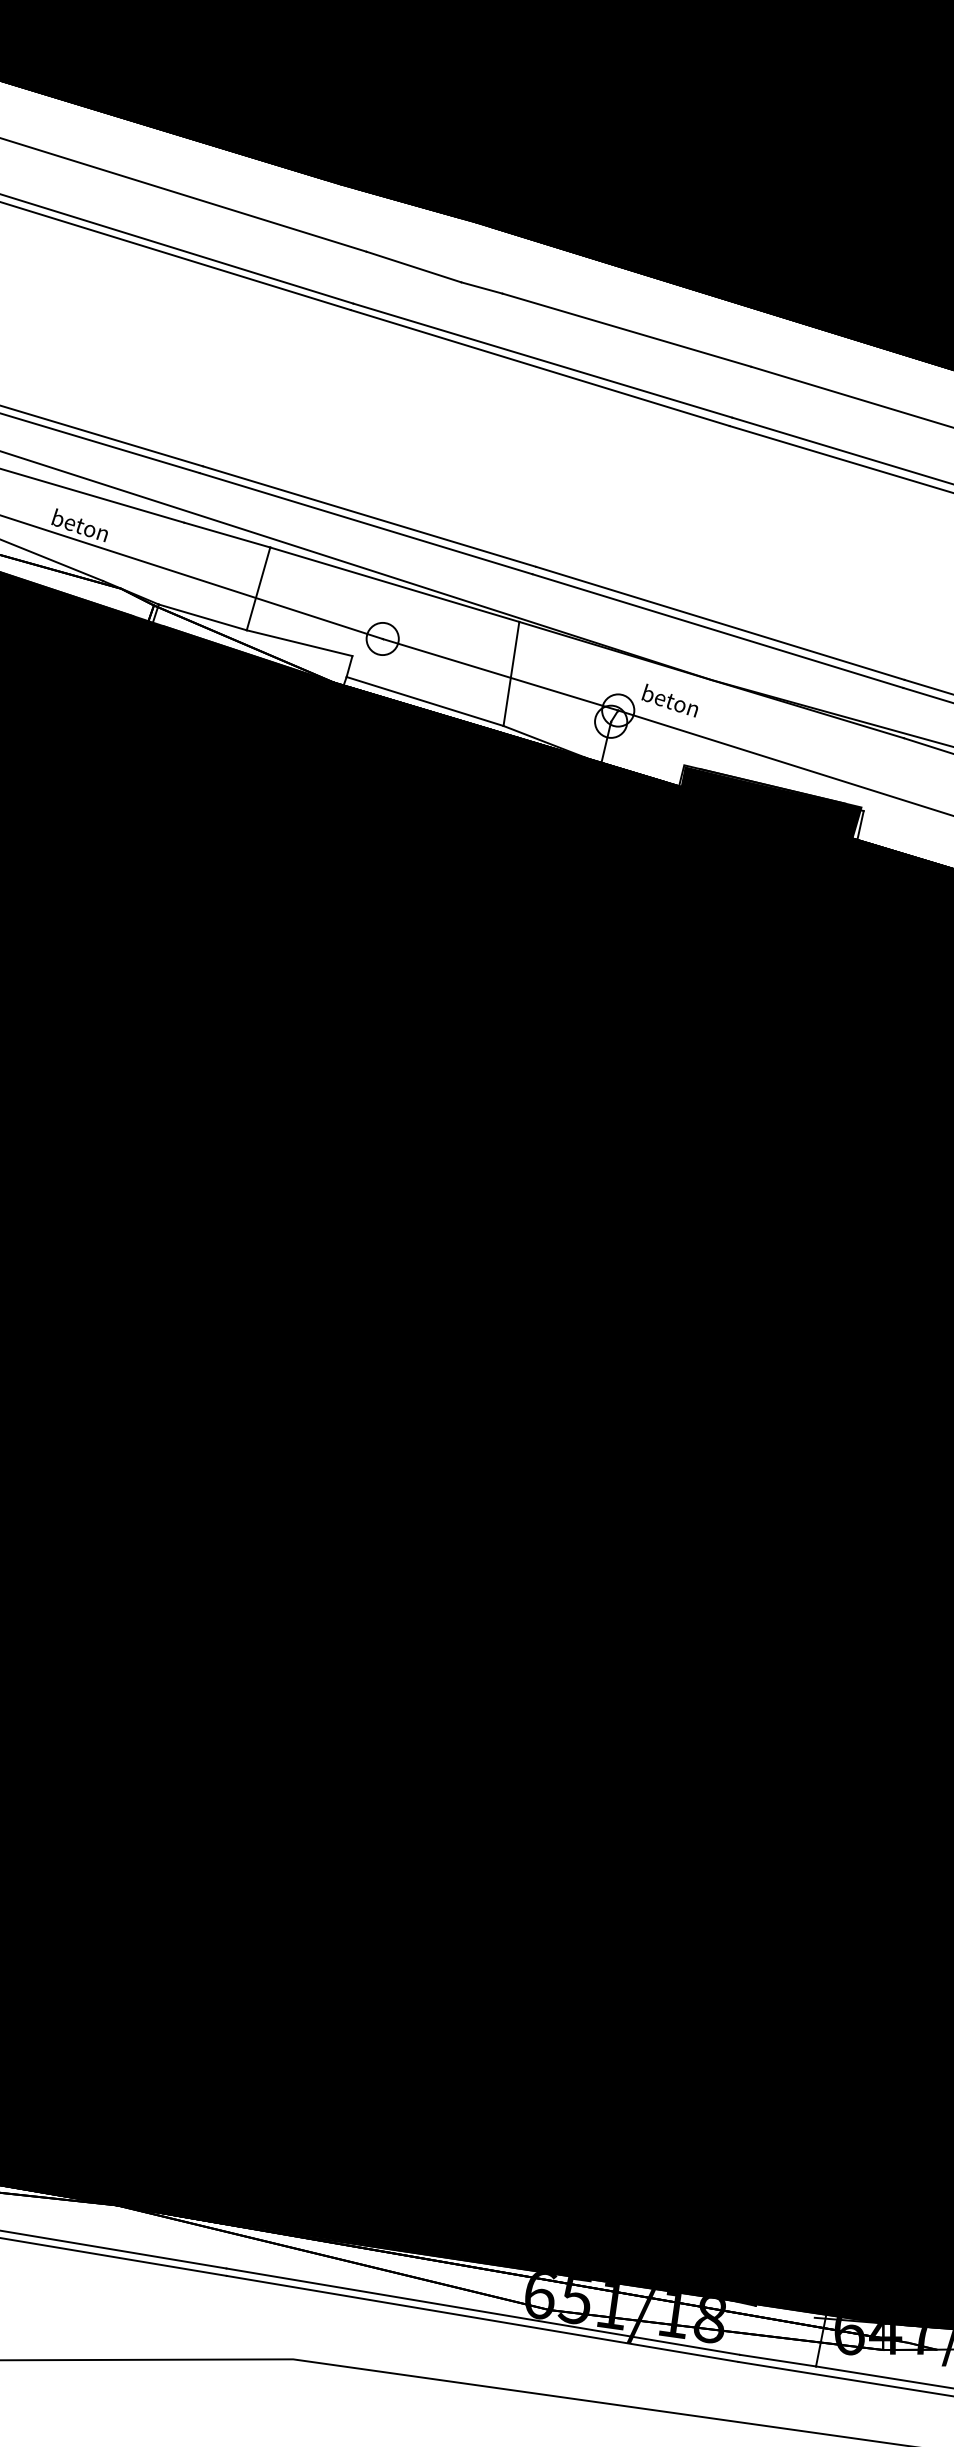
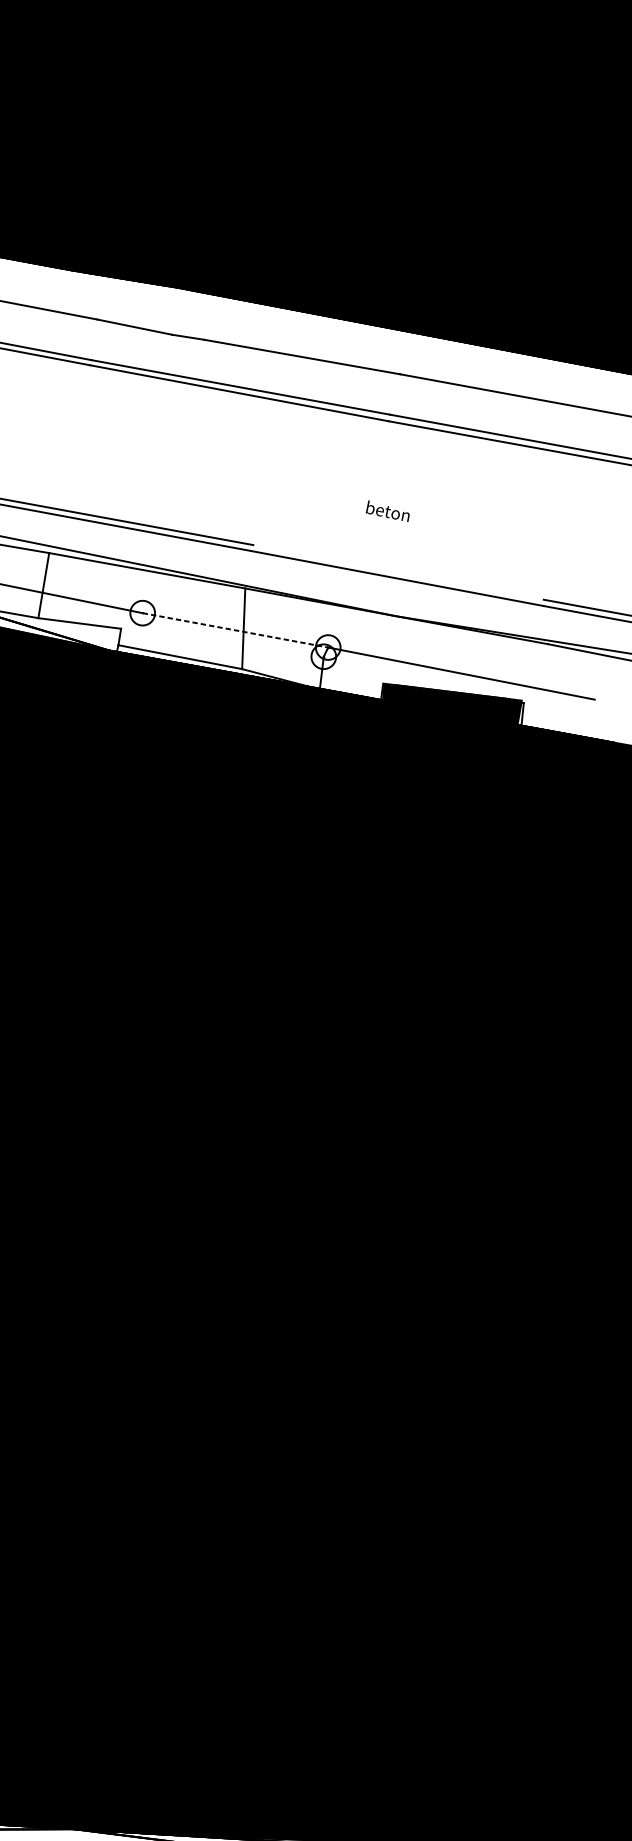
line: (720, 622) -> (398, 571), removed
line: (500, 674) -> (235, 630), solid -> dashed
text: (669, 700) -> (387, 511), moved

